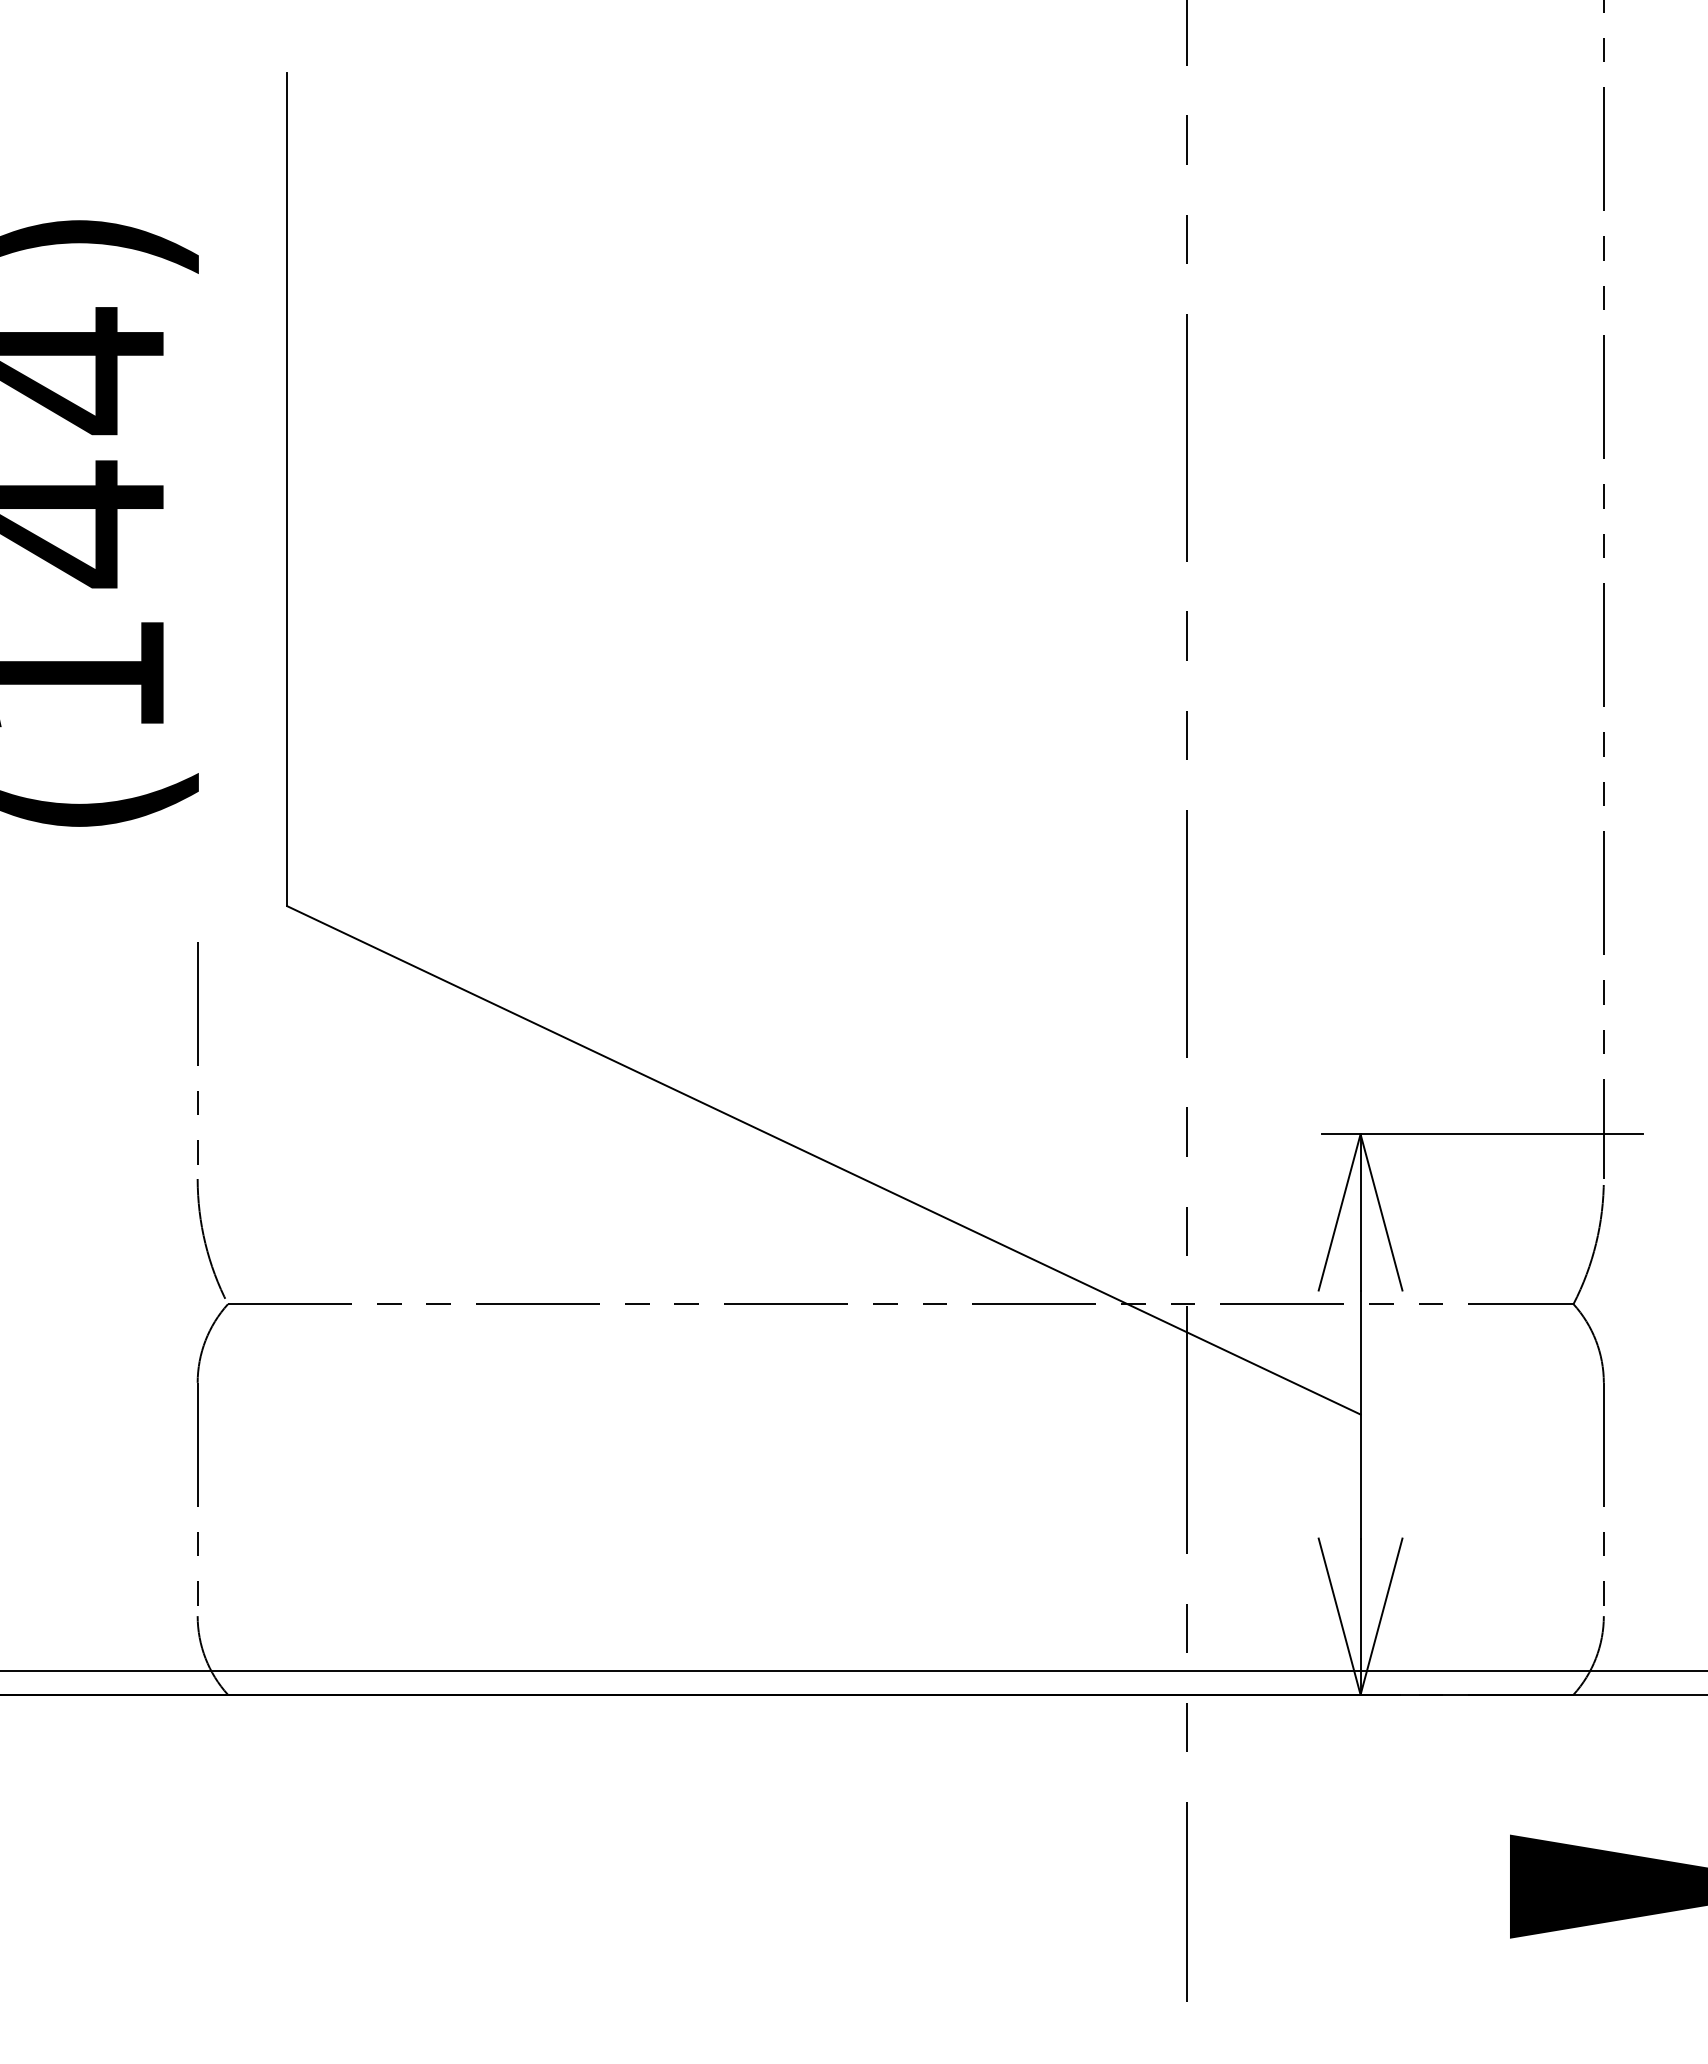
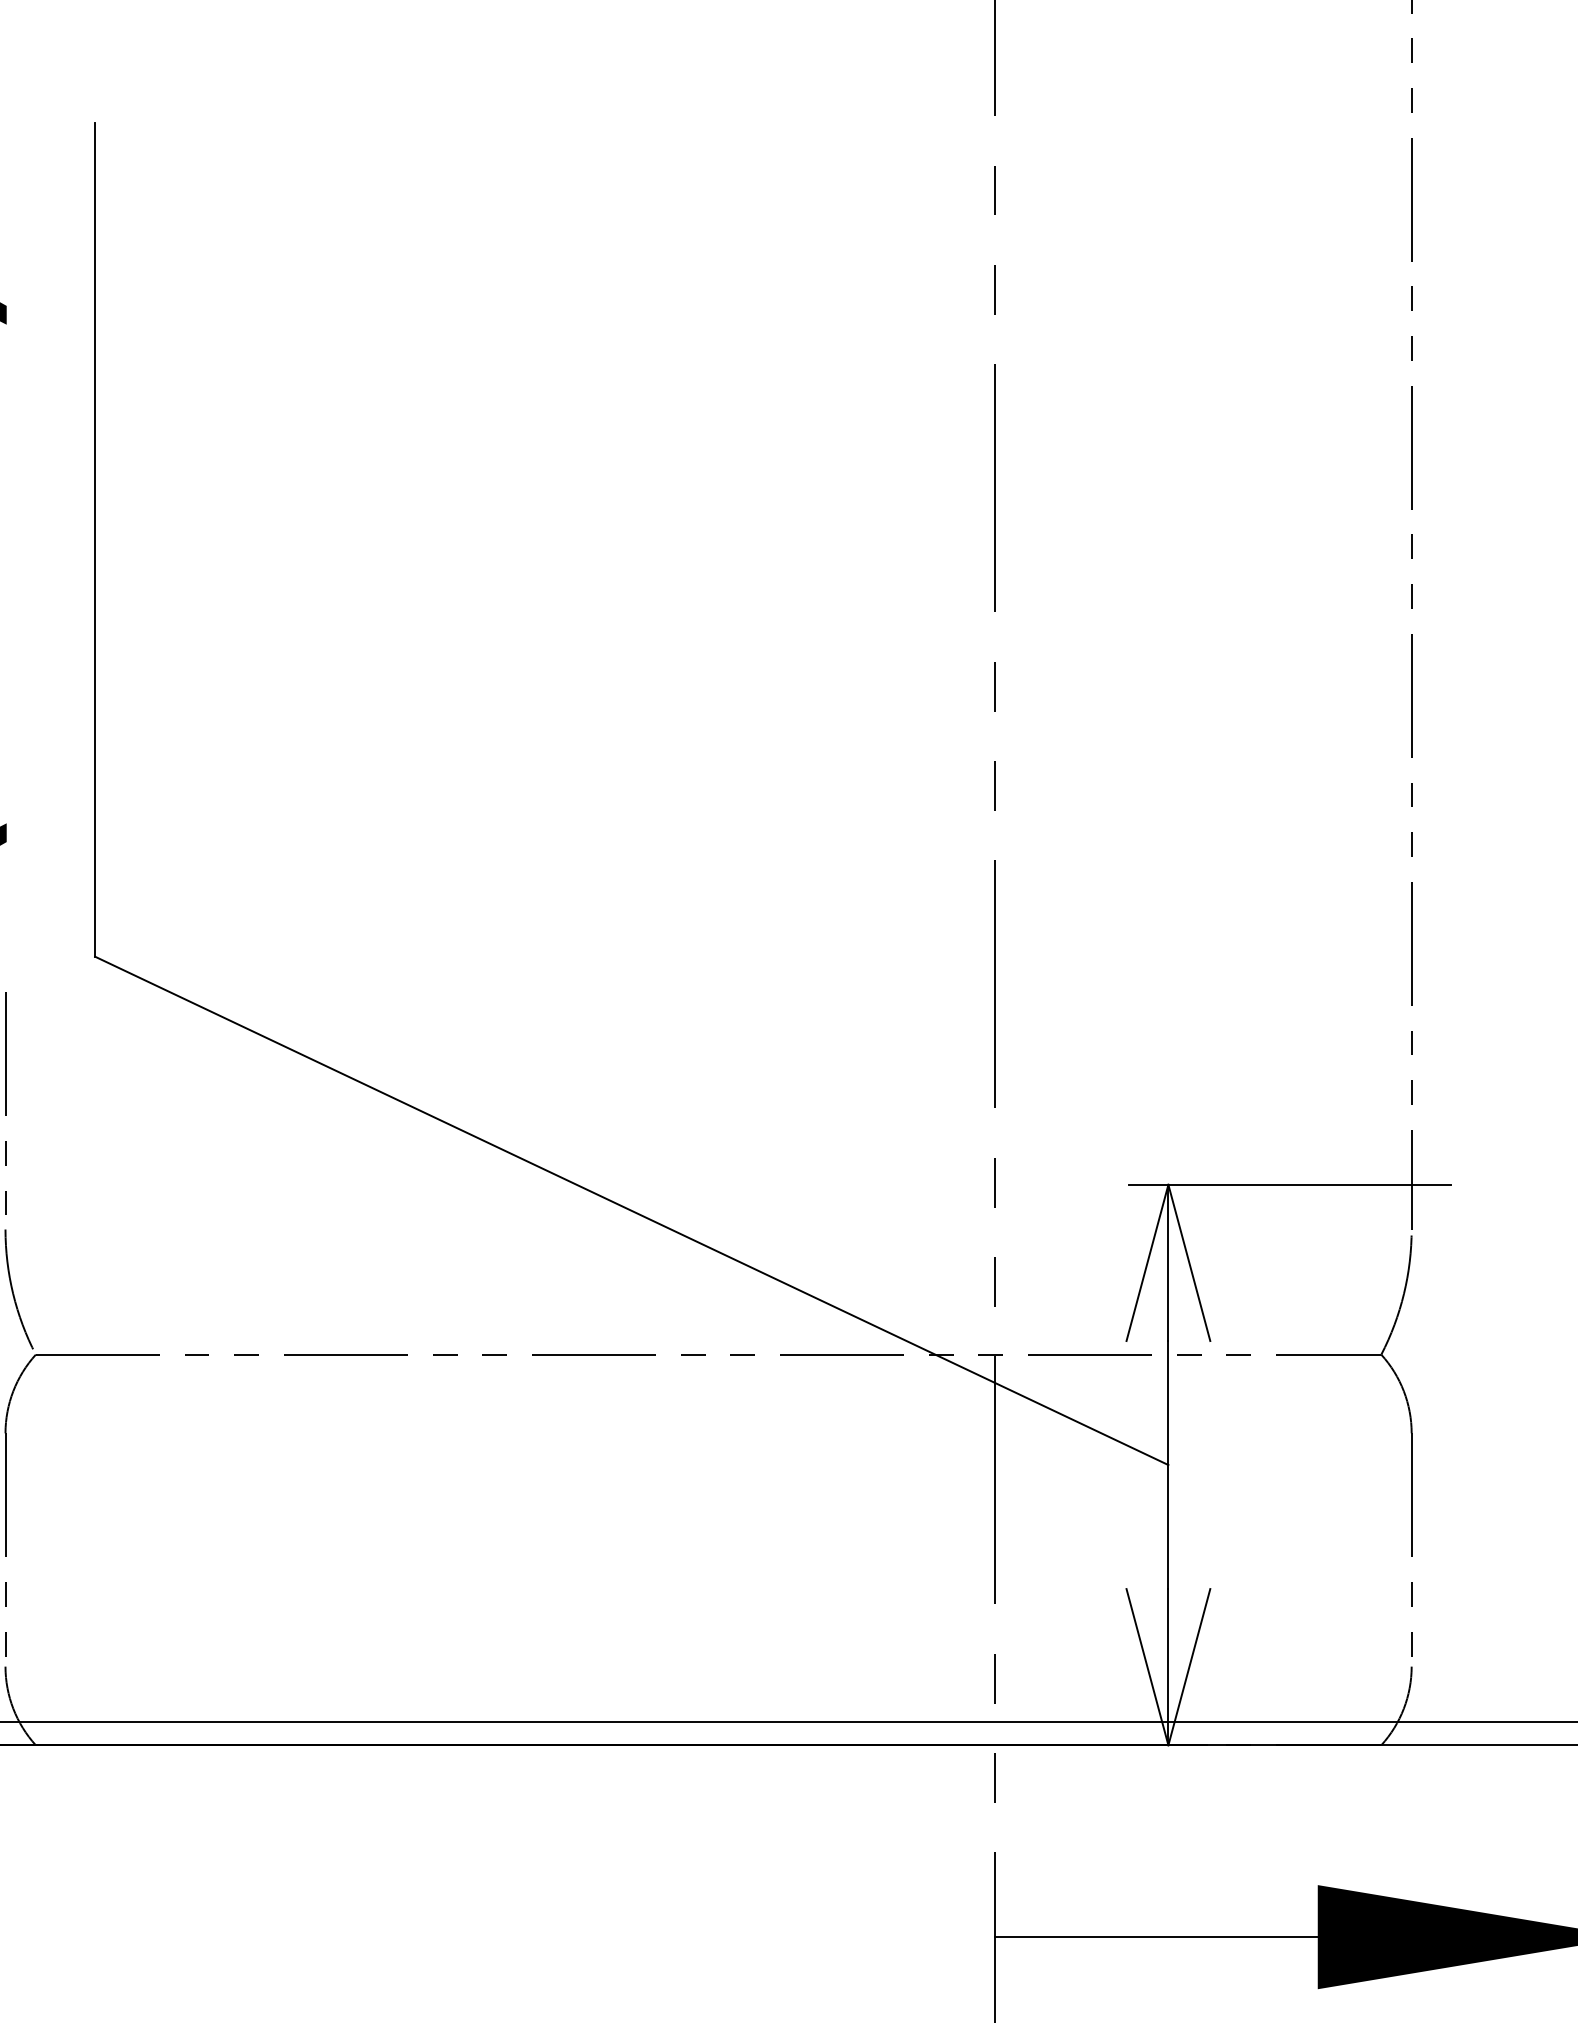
line: (1347, 1886) -> (1155, 1937), added

